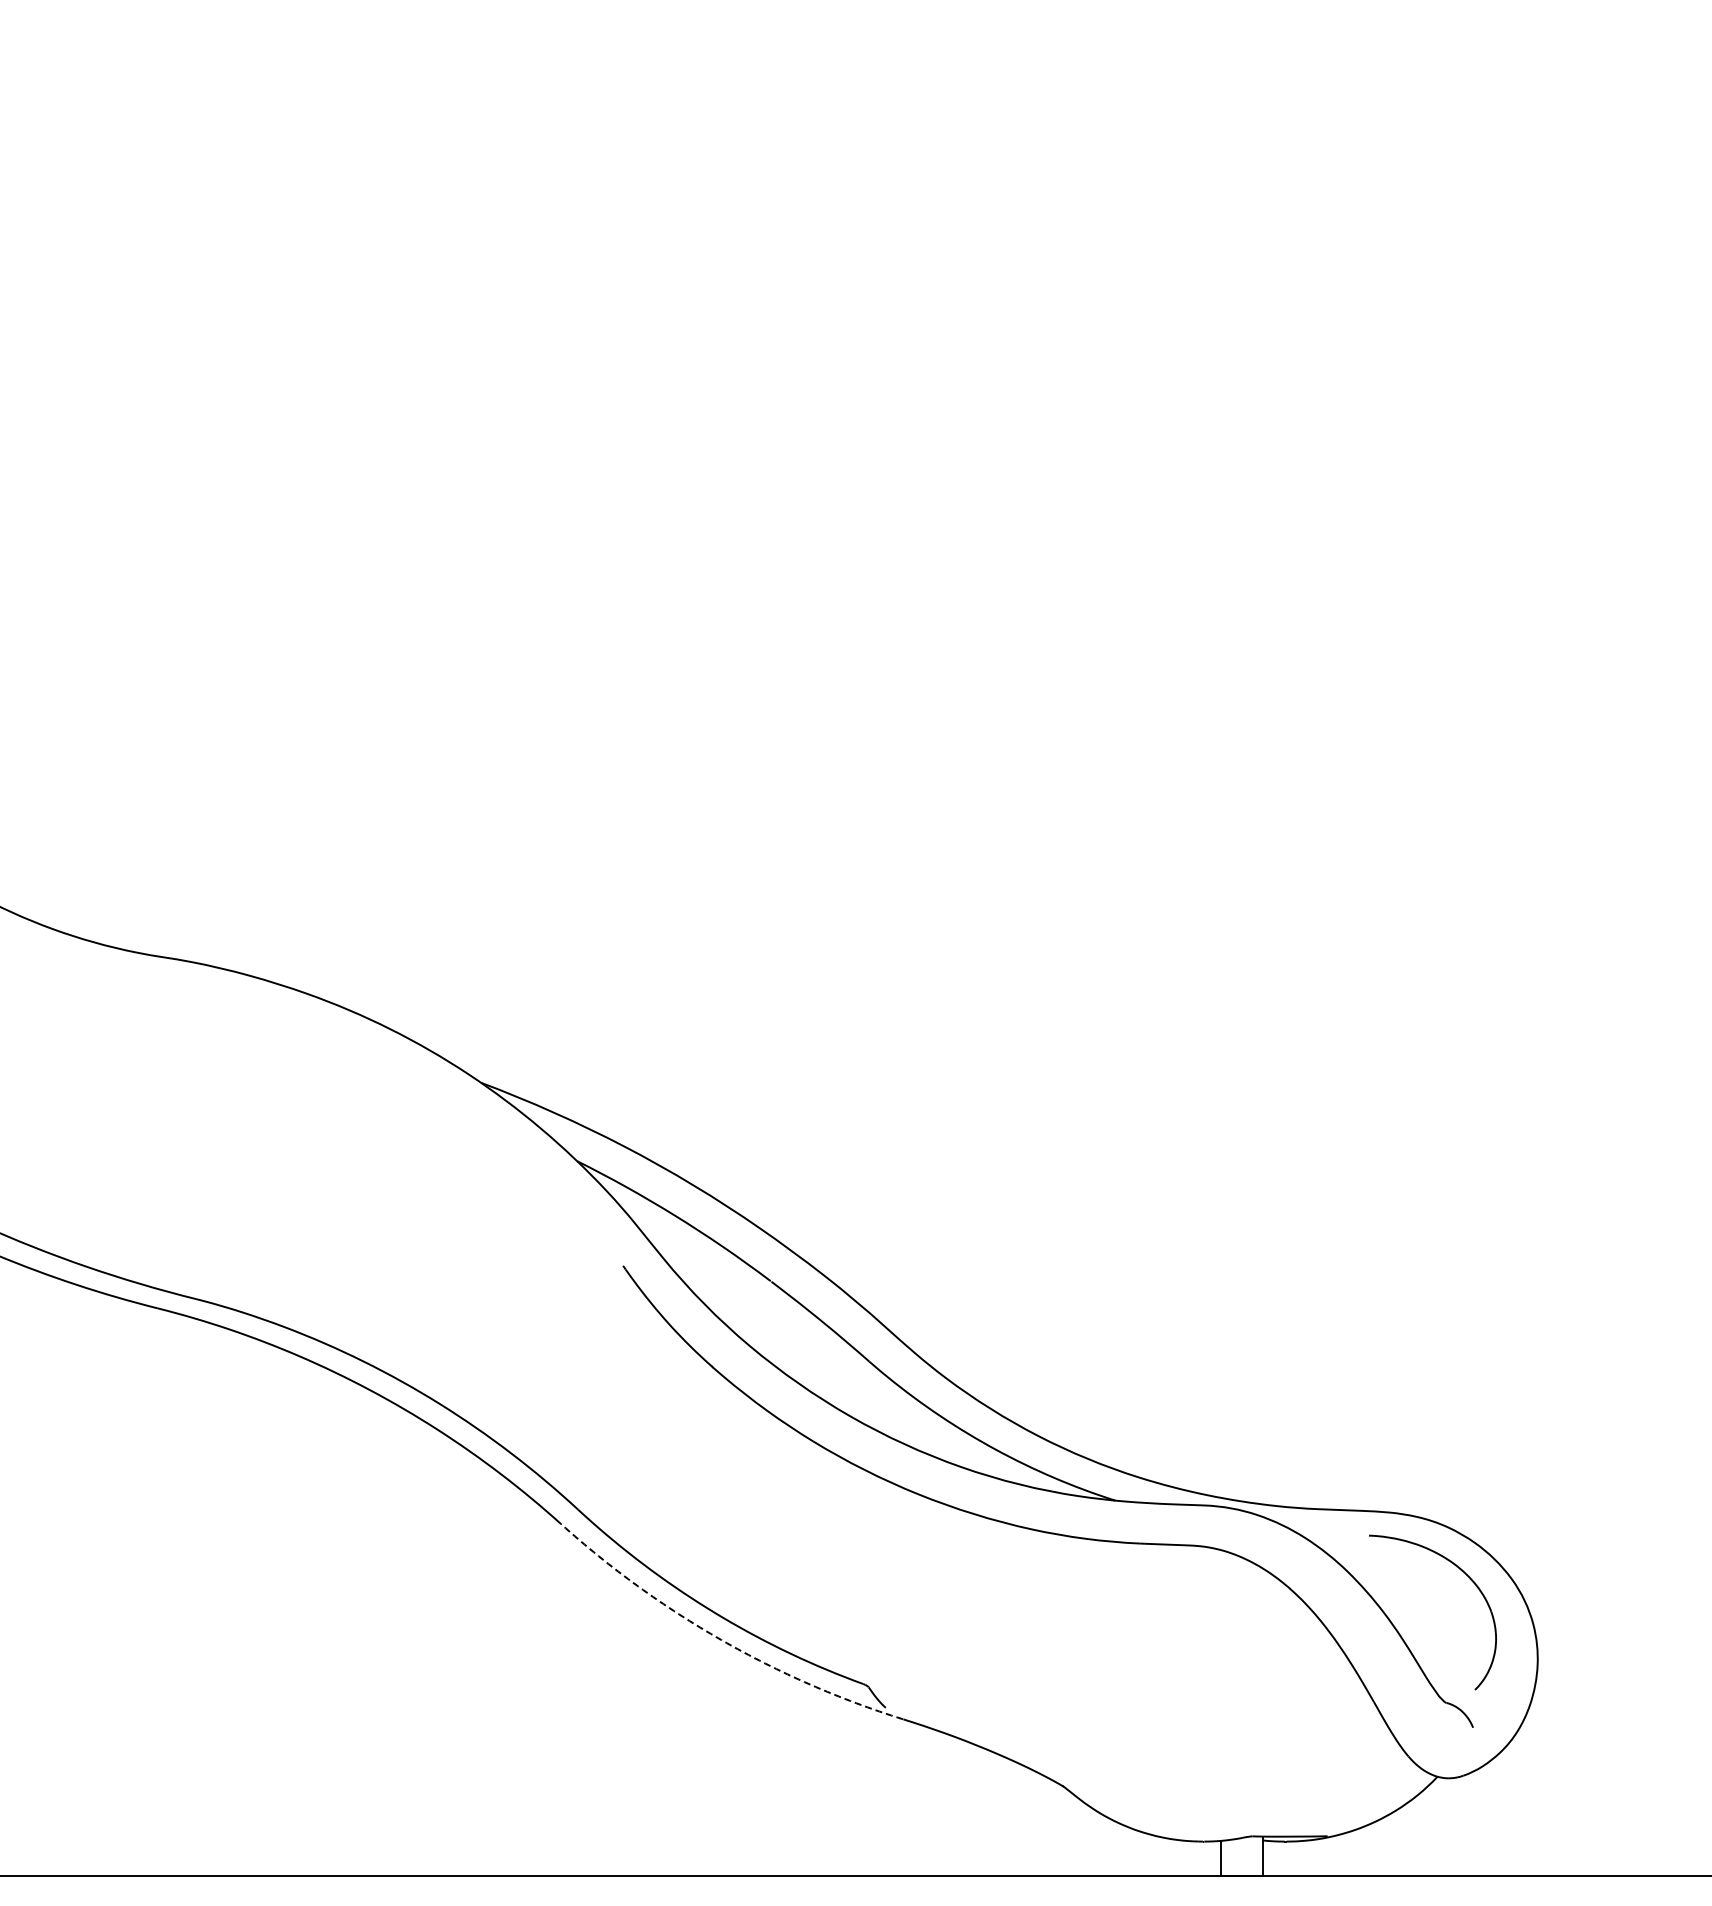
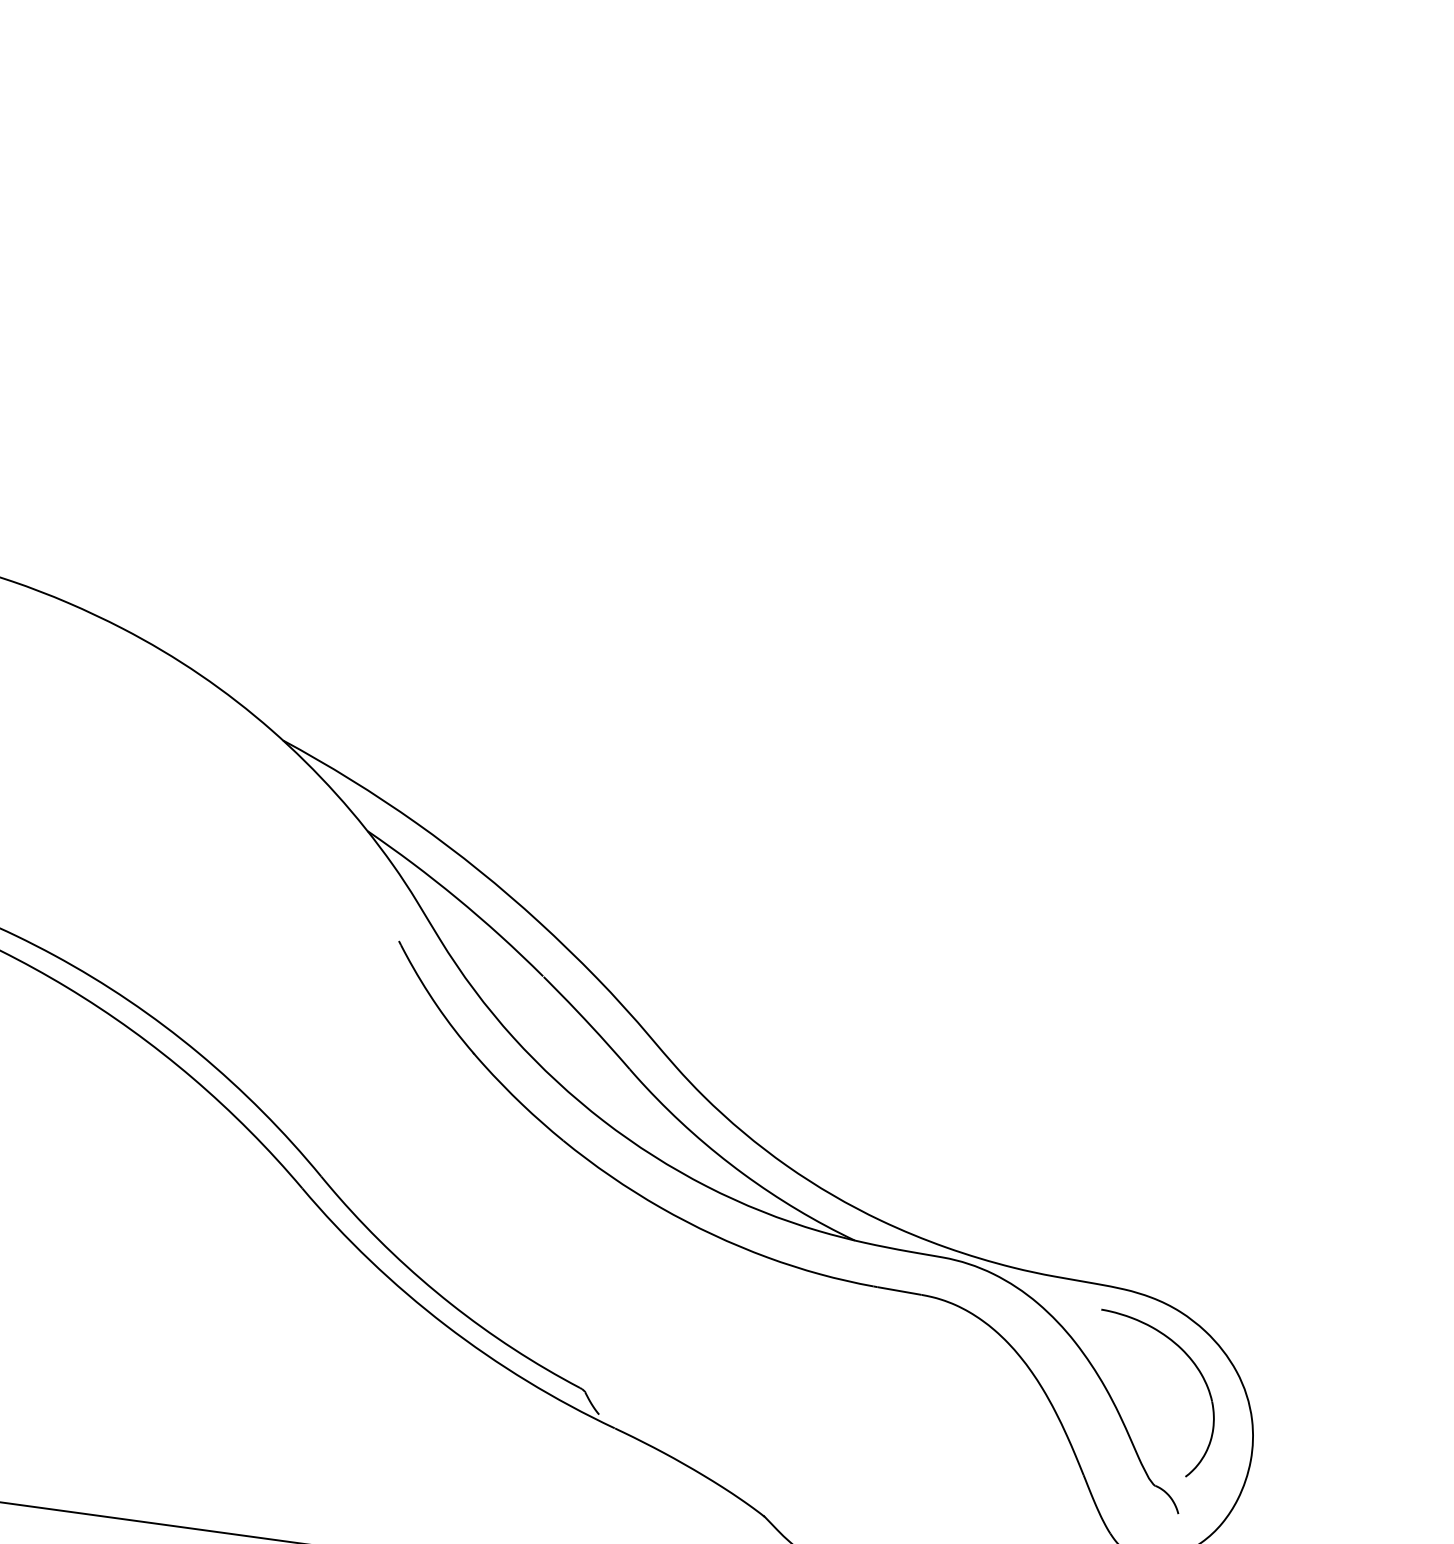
line: (721, 1640) -> (445, 1325), dashed -> solid

